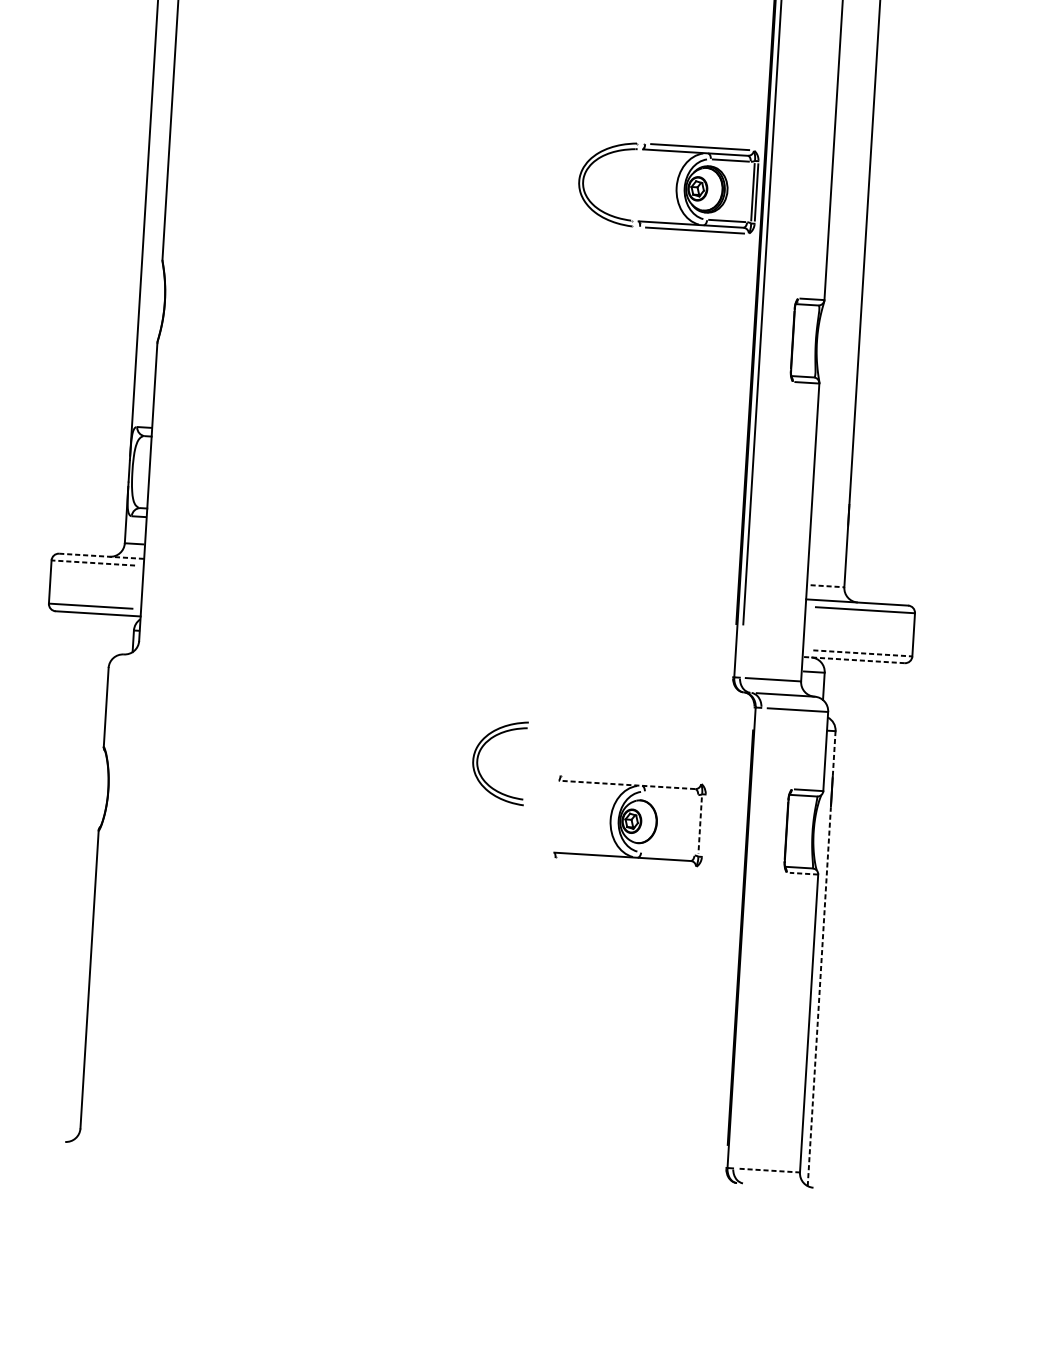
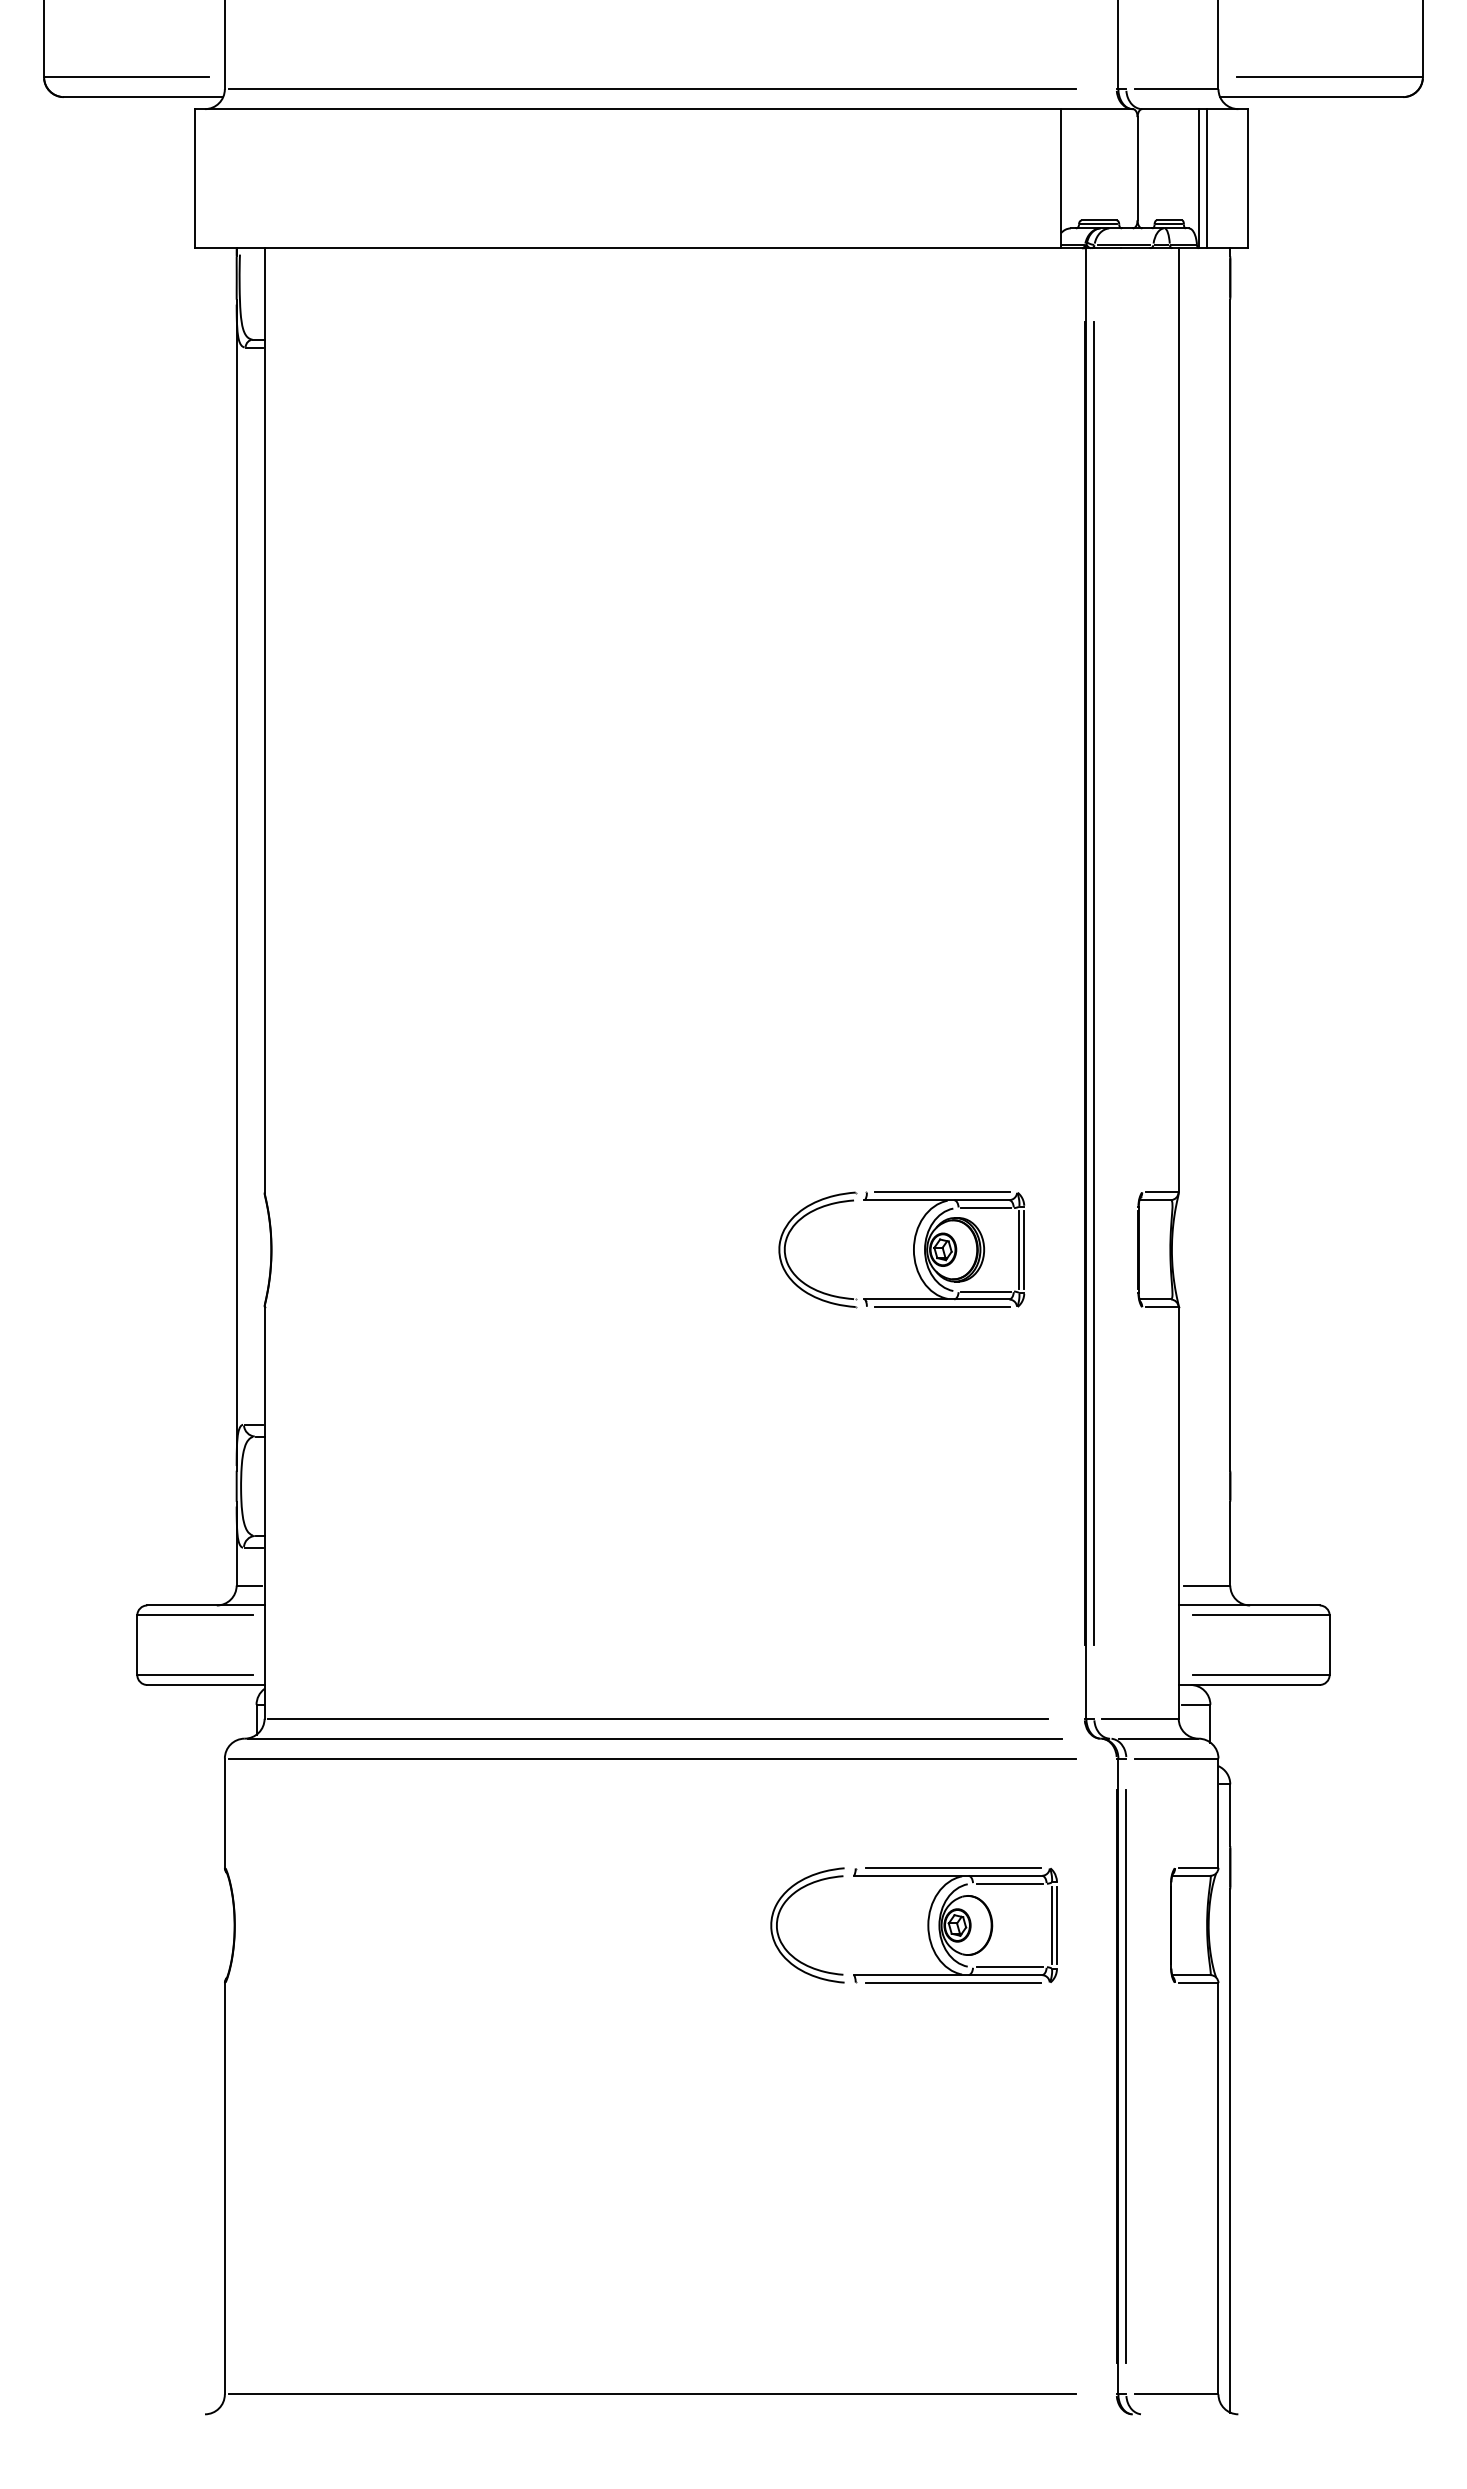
part: (676, 187) -> (913, 1249), moved
line: (101, 556) -> (205, 1605), dashed -> solid
line: (92, 563) -> (194, 1615), dashed -> solid
line: (827, 586) -> (1207, 1585), dashed -> solid
line: (862, 653) -> (1261, 1675), dashed -> solid
line: (423, 658) -> (657, 1718), added
line: (853, 659) -> (1248, 1684), dashed -> solid
line: (421, 672) -> (655, 1738), added
line: (418, 686) -> (652, 1758), added
line: (834, 753) -> (1230, 1815), dashed -> solid
part: (478, 757) -> (778, 1920), moved
line: (631, 779) -> (953, 1867), added
line: (626, 784) -> (947, 1875), dashed -> solid
line: (671, 793) -> (1009, 1883), added
line: (699, 825) -> (1051, 1925), dashed -> solid
line: (703, 825) -> (1056, 1925), added
line: (667, 854) -> (1009, 1967), added
line: (626, 863) -> (953, 1983), added
line: (803, 873) -> (1198, 1983), dashed -> solid
line: (747, 938) -> (1126, 2076), added
line: (819, 997) -> (1230, 2151), dashed -> solid
line: (390, 1147) -> (652, 2394), added
line: (769, 1170) -> (1176, 2394), dashed -> solid

